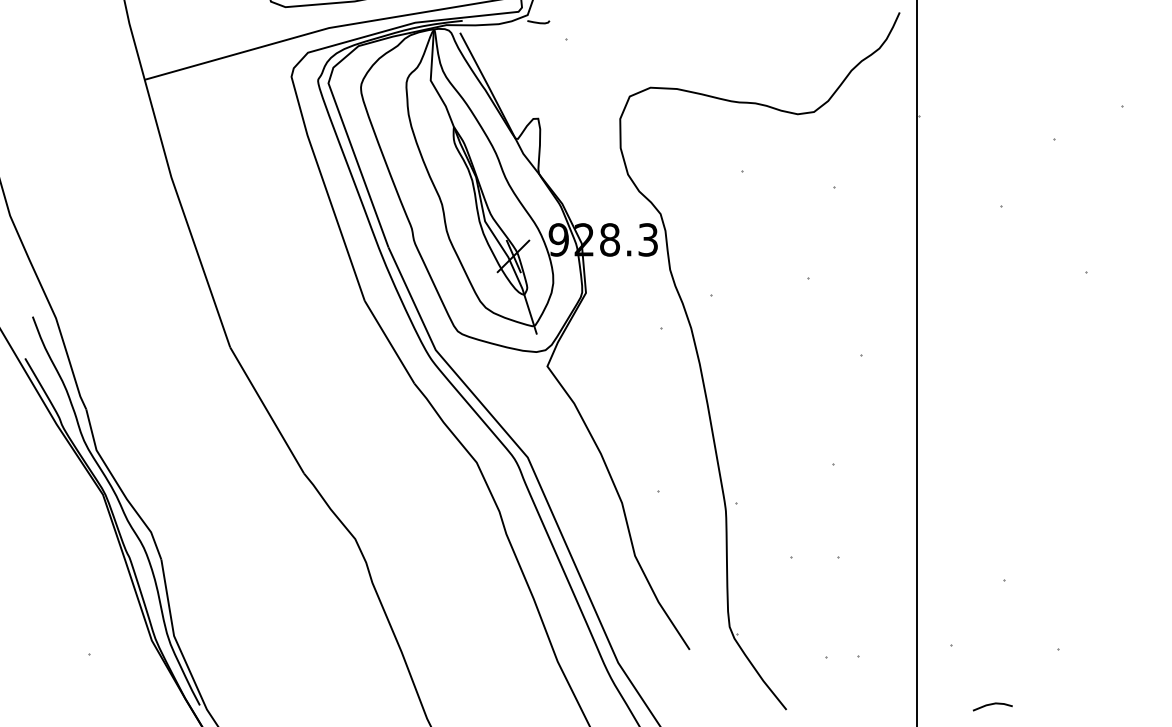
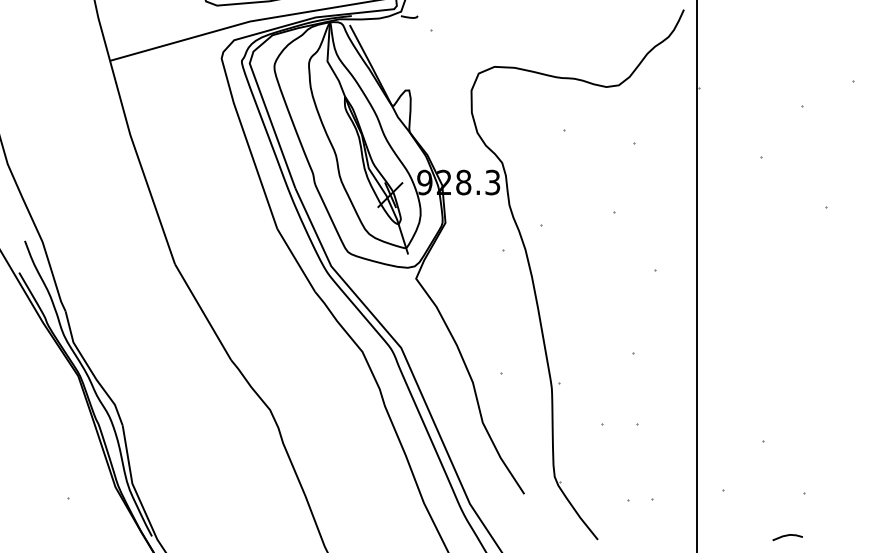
line: (992, 705) -> (787, 536), moved

